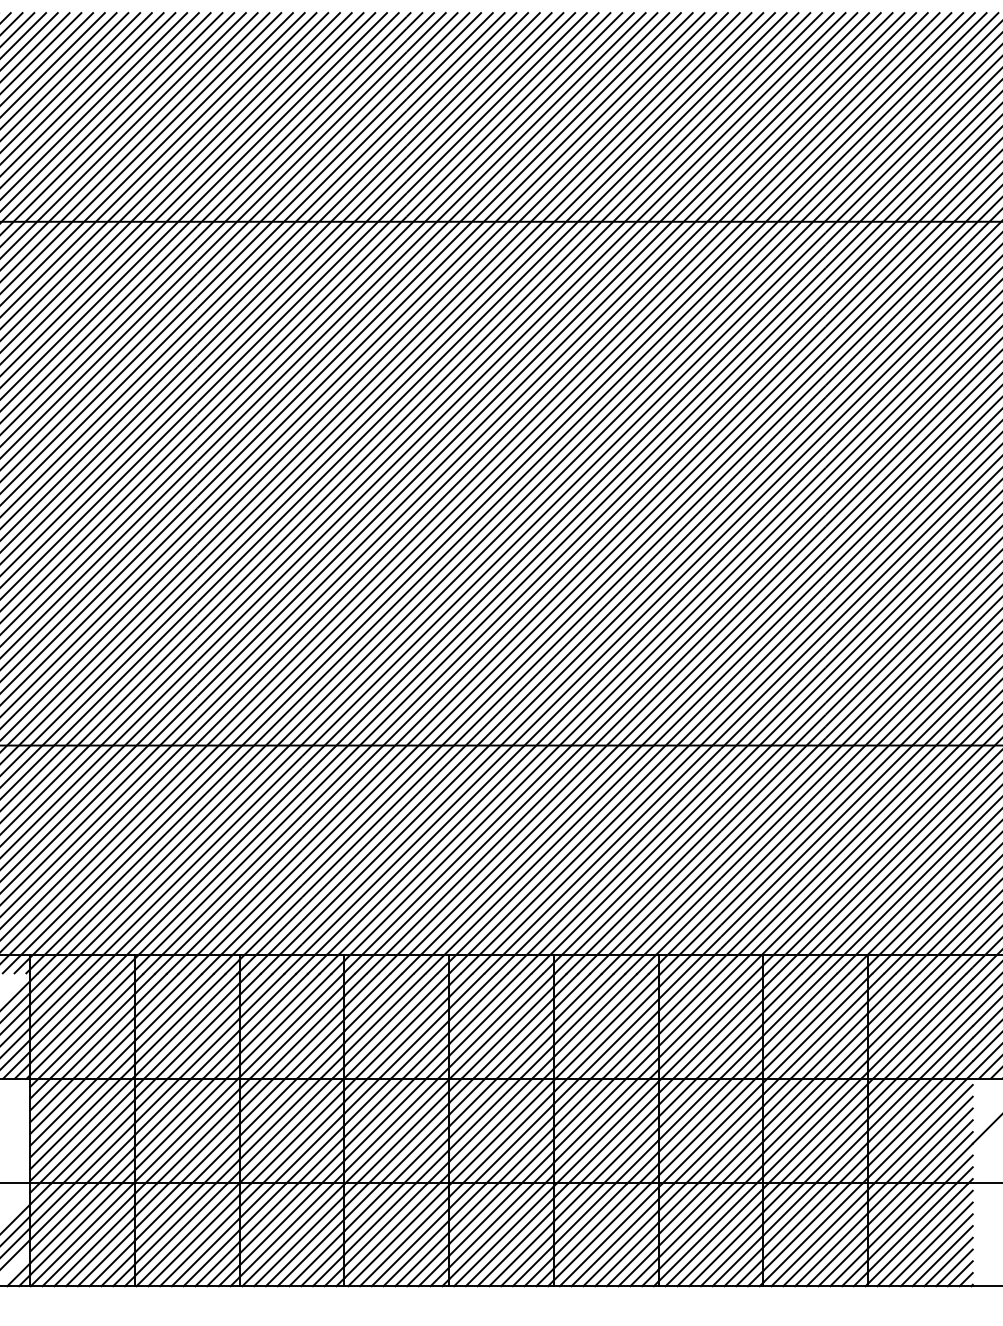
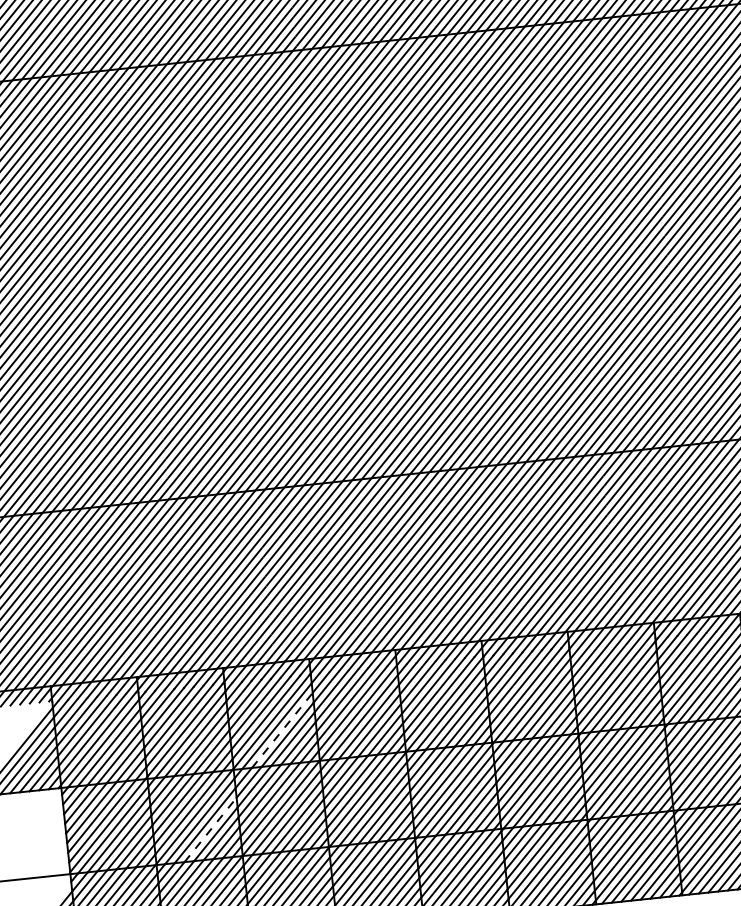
line: (303, 1037) -> (282, 730), solid -> dashed
line: (204, 1147) -> (210, 829), solid -> dashed

